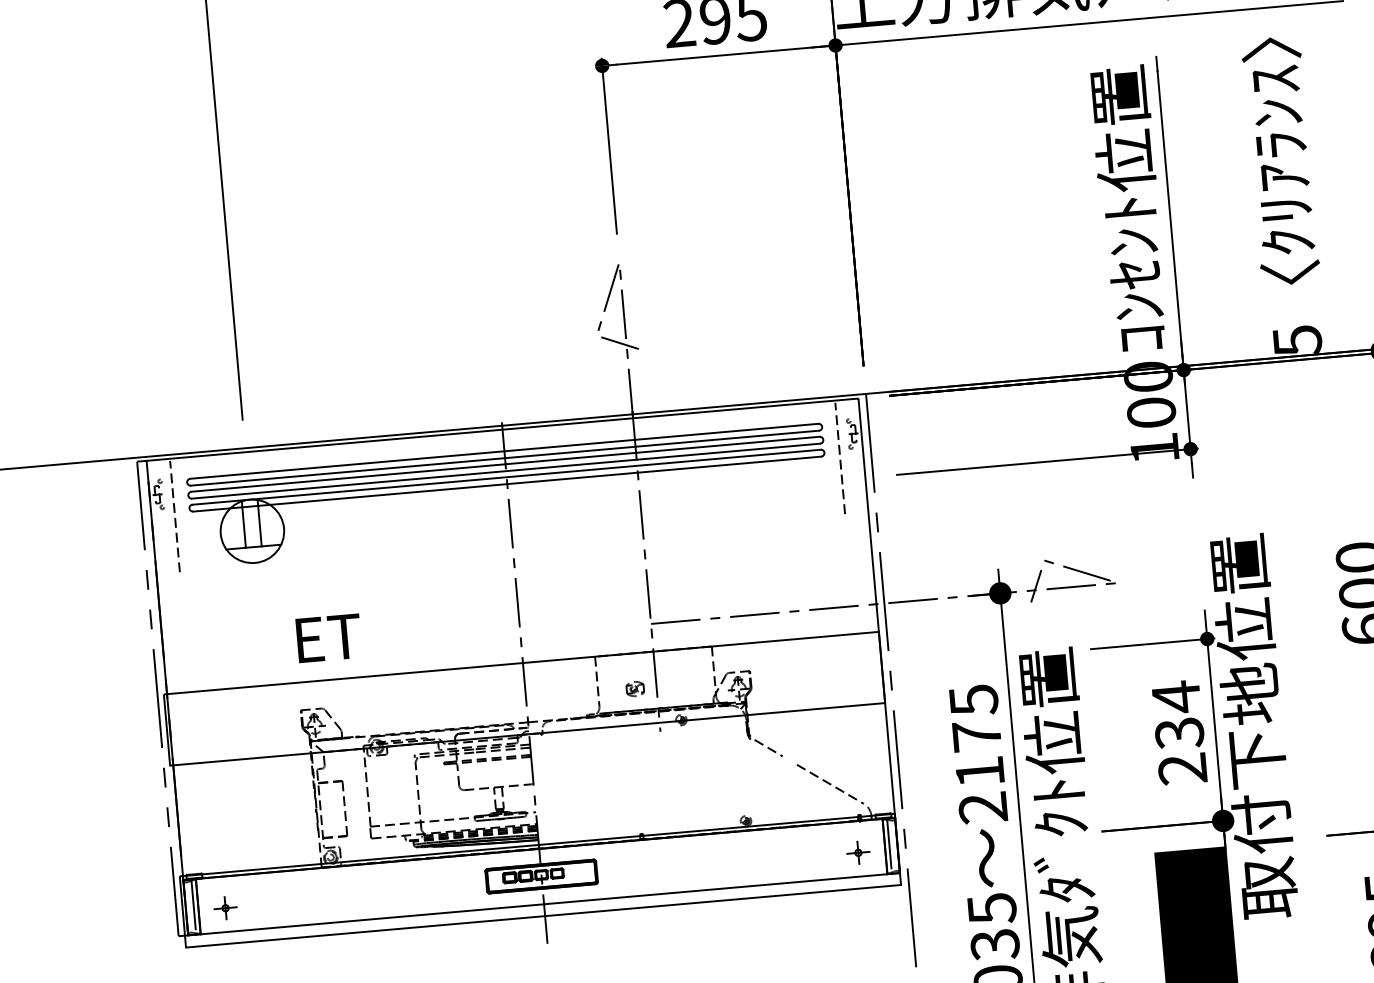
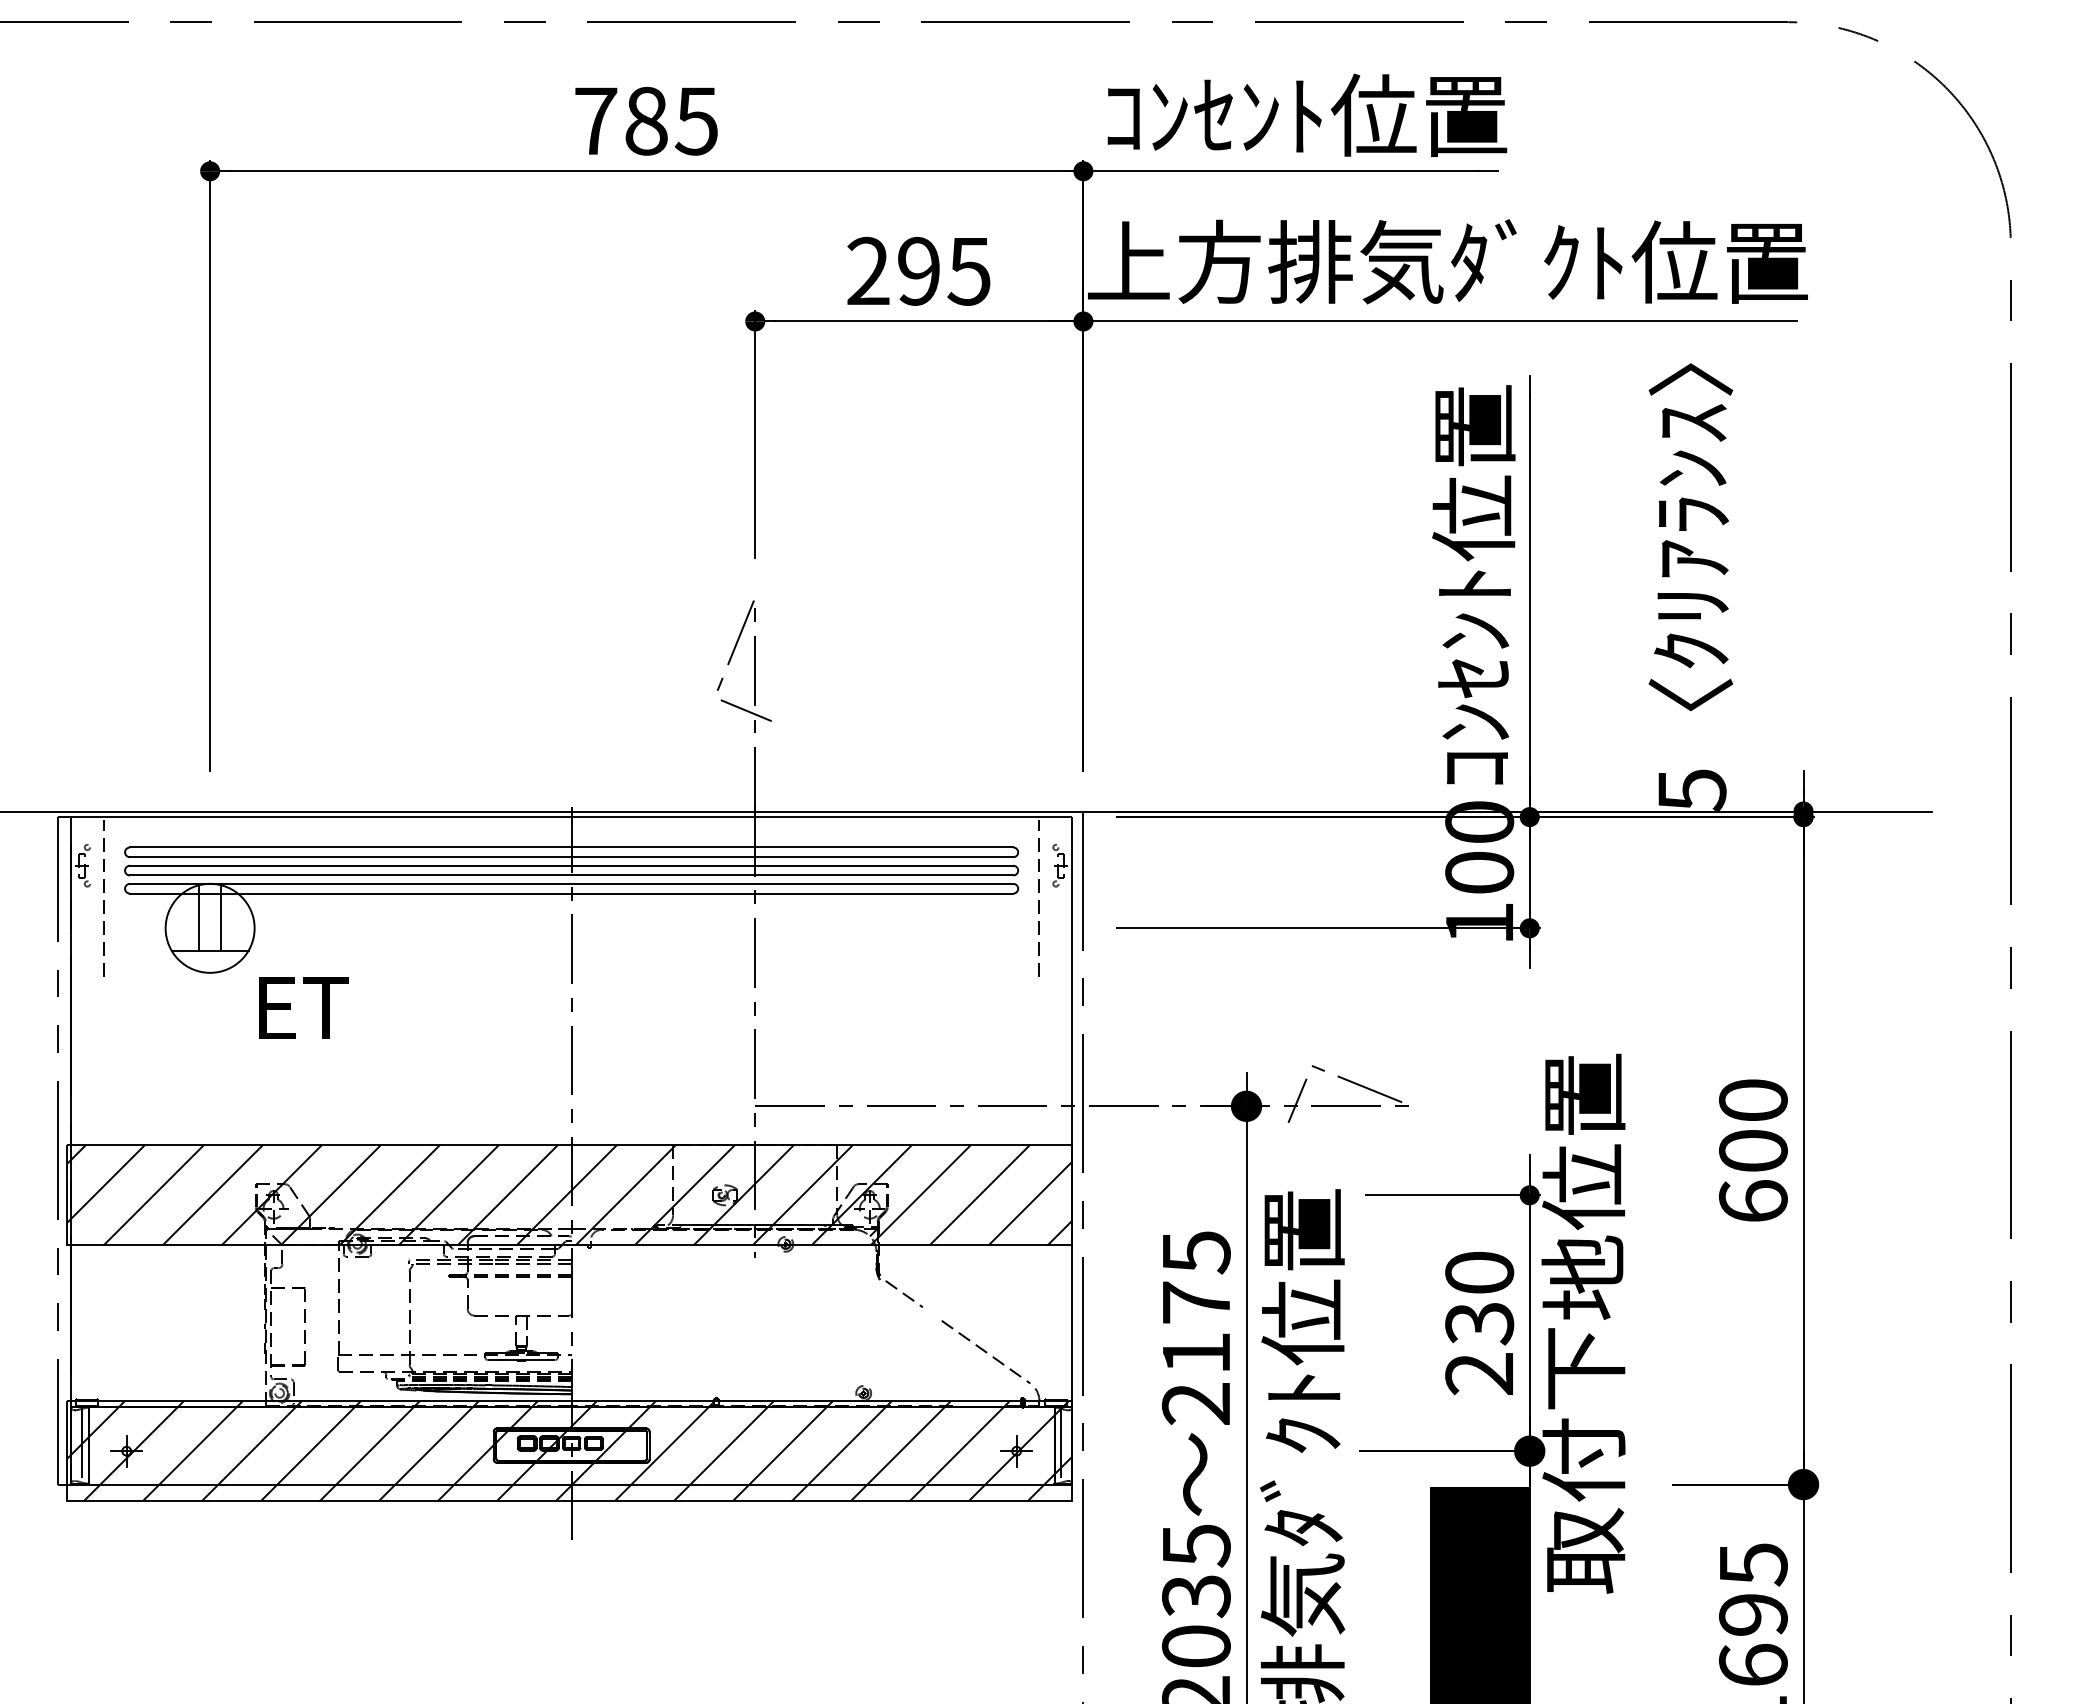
text: (328, 637) -> (303, 1007), moved
text: (1176, 697) -> (1479, 1273), 234 -> 230
hatch: (524, 698) -> (569, 1195), added
hatch: (540, 880) -> (569, 1451), added

